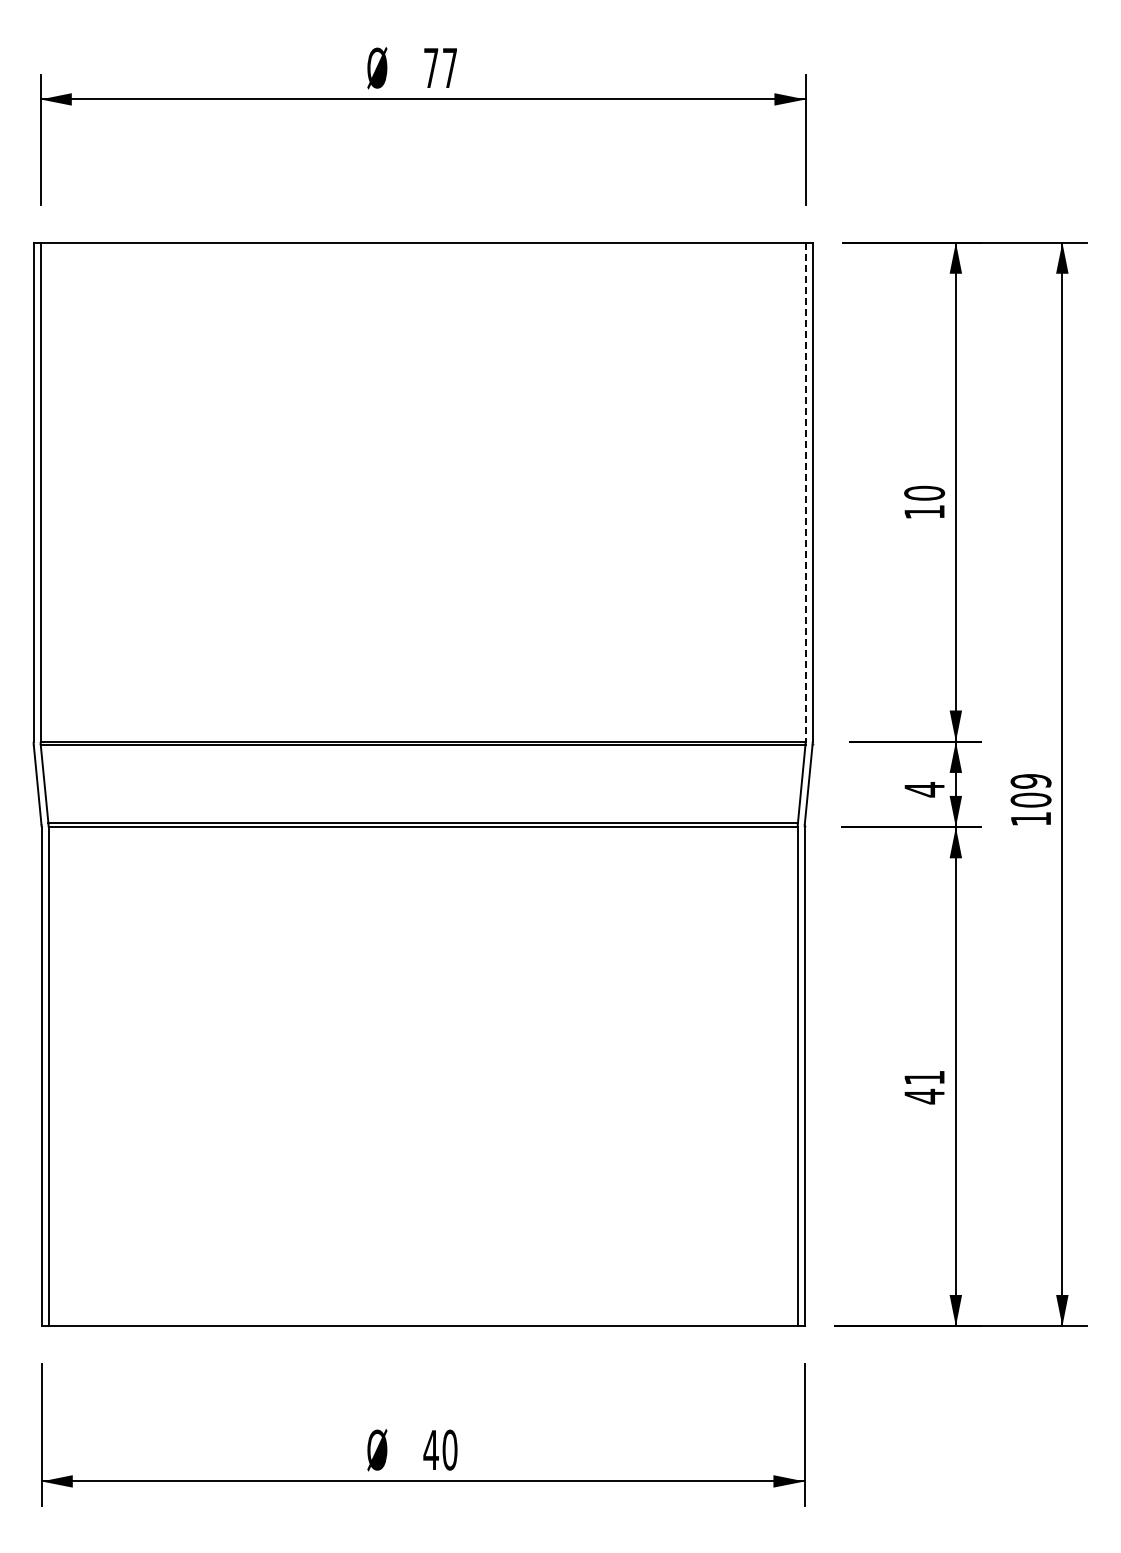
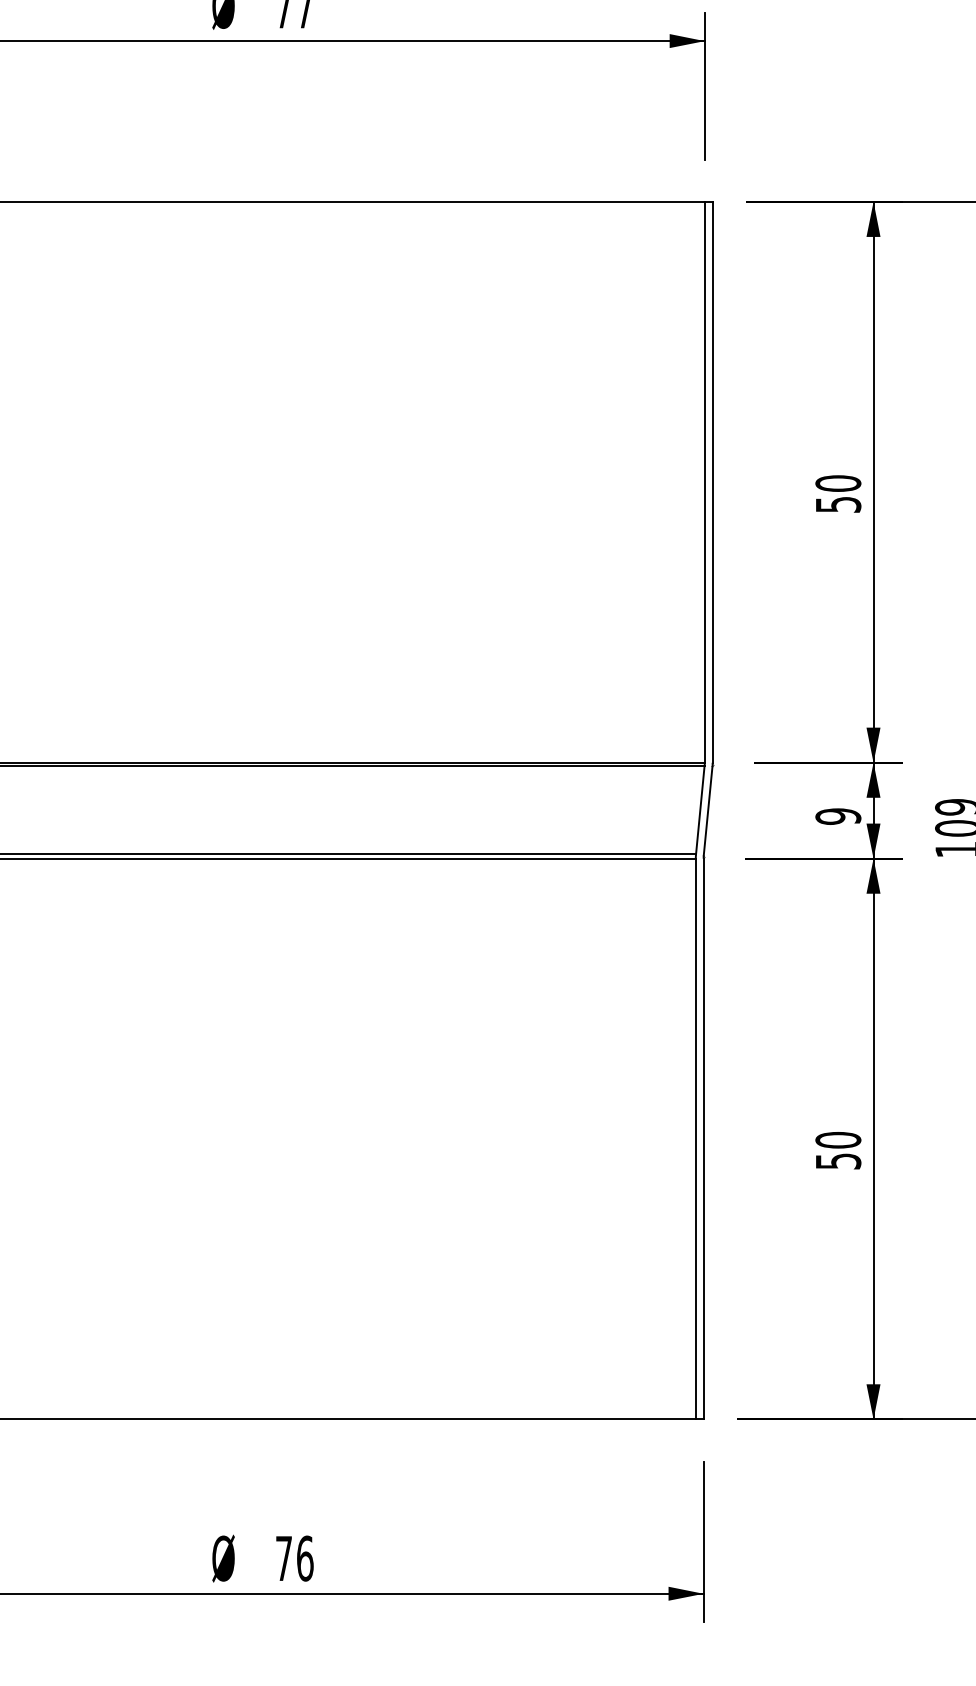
line: (805, 492) -> (704, 482), dashed -> solid
text: (924, 512) -> (838, 505), 10 -> 50
text: (924, 789) -> (838, 816), 4 -> 9
text: (924, 1087) -> (838, 1151), 41 -> 50
text: (440, 1449) -> (294, 1557), 40 -> 76

